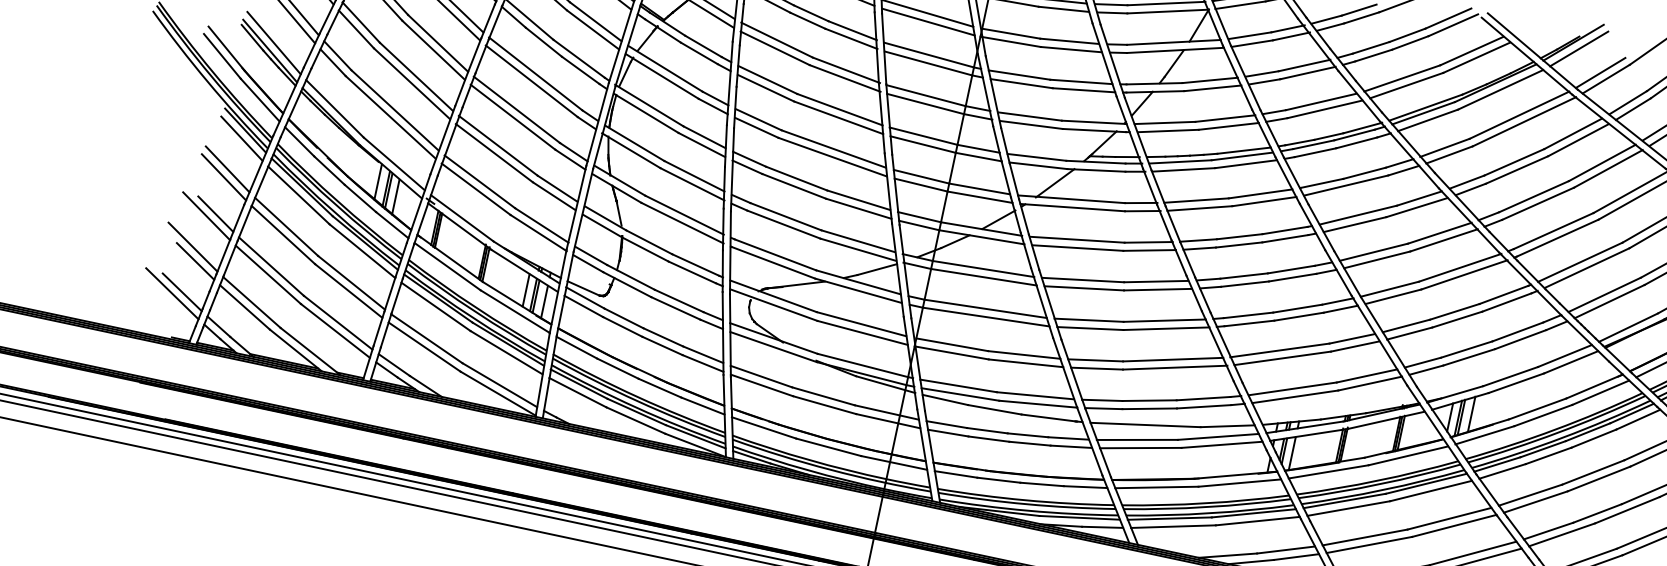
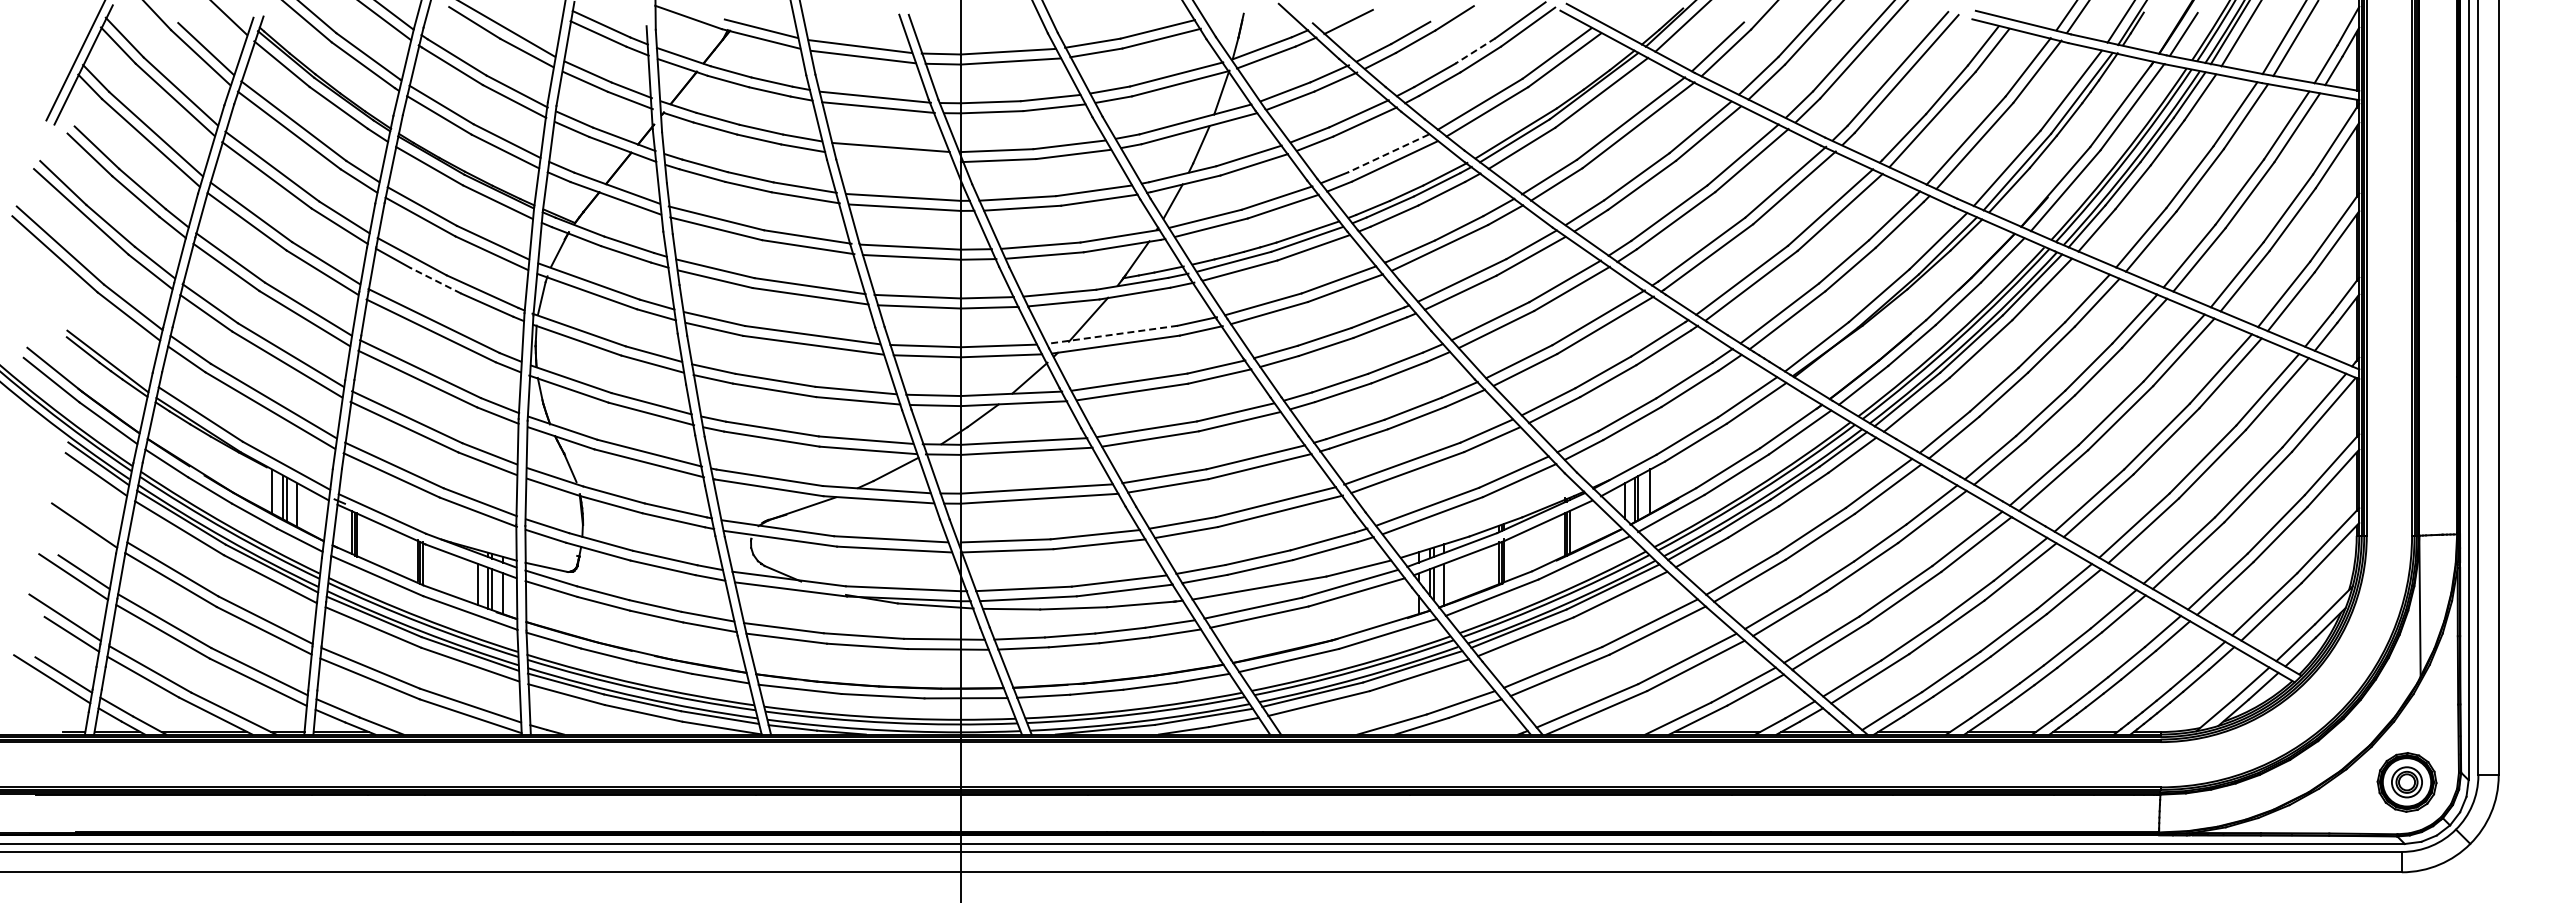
line: (928, 21) -> (894, 157), removed
line: (1407, 34) -> (1475, 50), solid -> dashed
line: (274, 42) -> (110, 350), removed
line: (543, 42) -> (435, 280), solid -> dashed
line: (1321, 101) -> (1388, 153), solid -> dashed
line: (227, 169) -> (86, 515), removed
line: (1070, 198) -> (1111, 334), solid -> dashed

